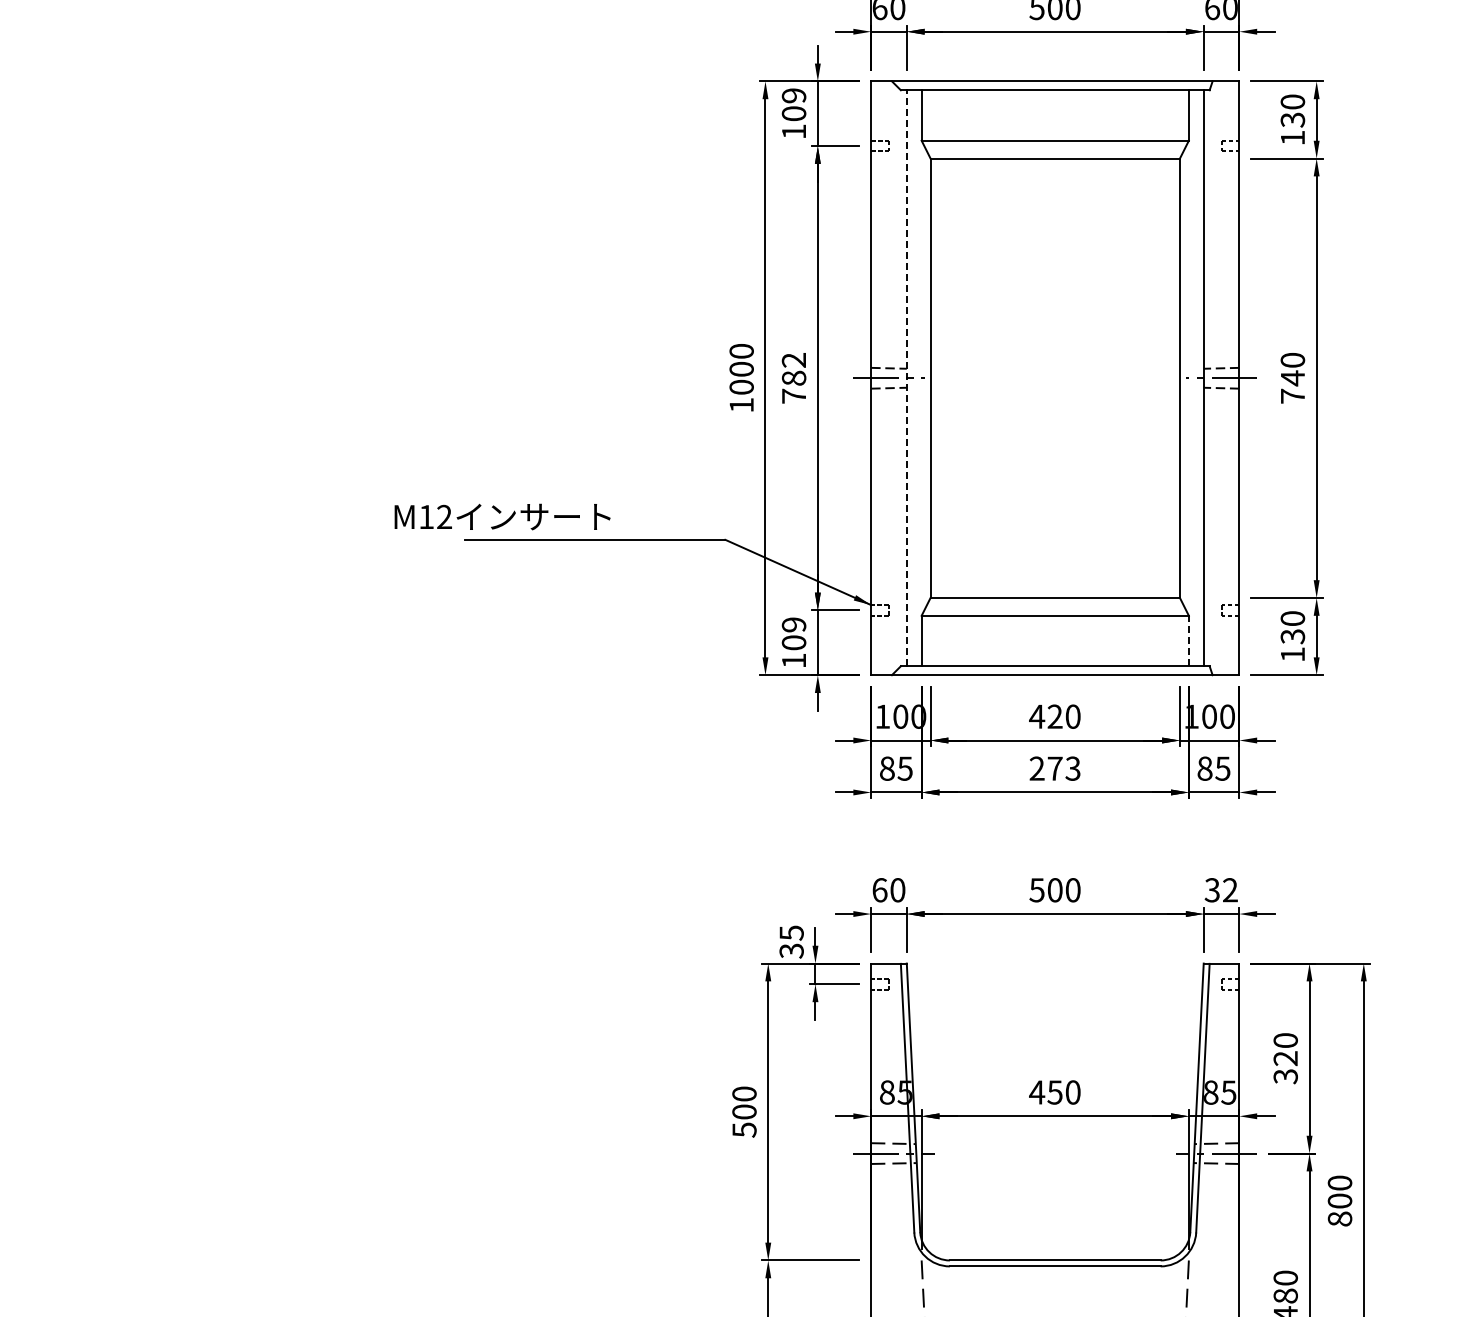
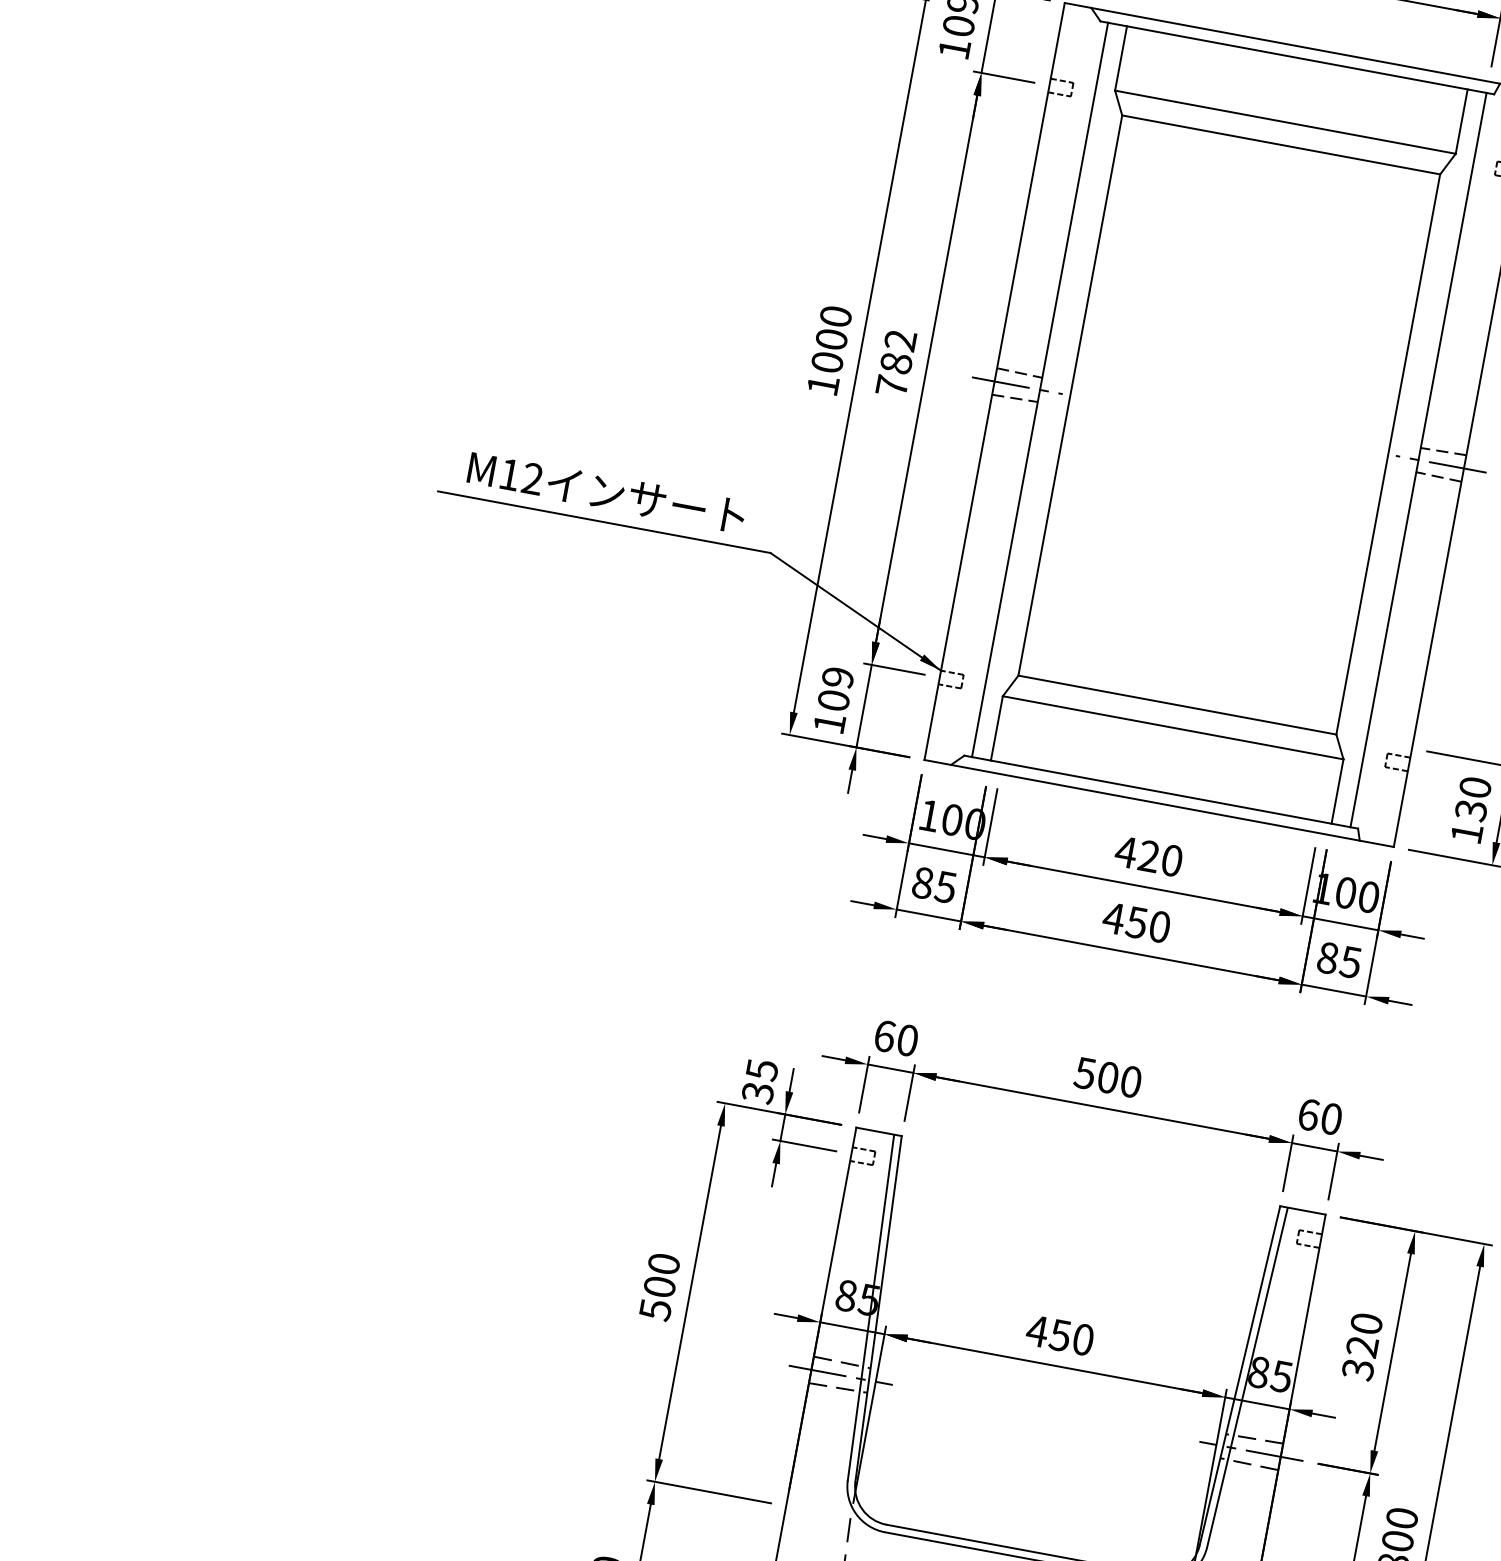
line: (906, 378) -> (1039, 390), dashed -> solid
text: (502, 516) -> (606, 491), moved
line: (1188, 640) -> (1337, 790), dashed -> solid
text: (1054, 768) -> (1136, 922), 273 -> 450
text: (1220, 890) -> (1318, 1117), 32 -> 60

